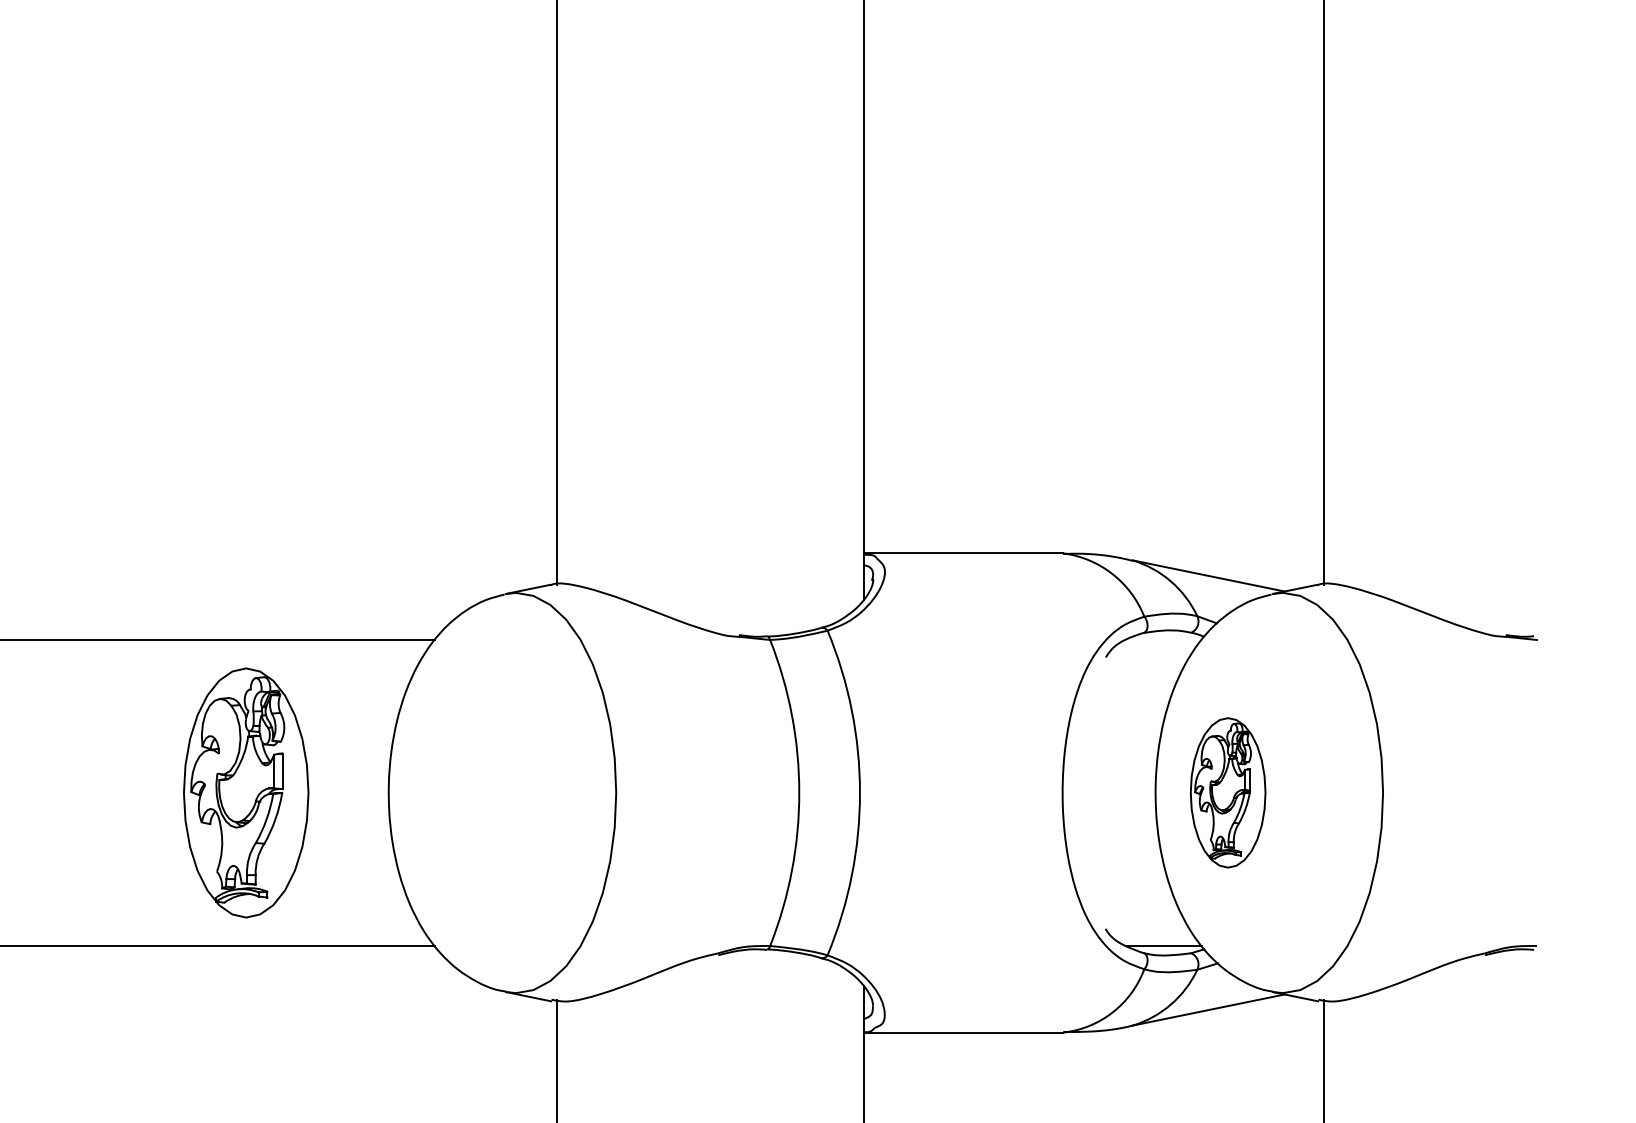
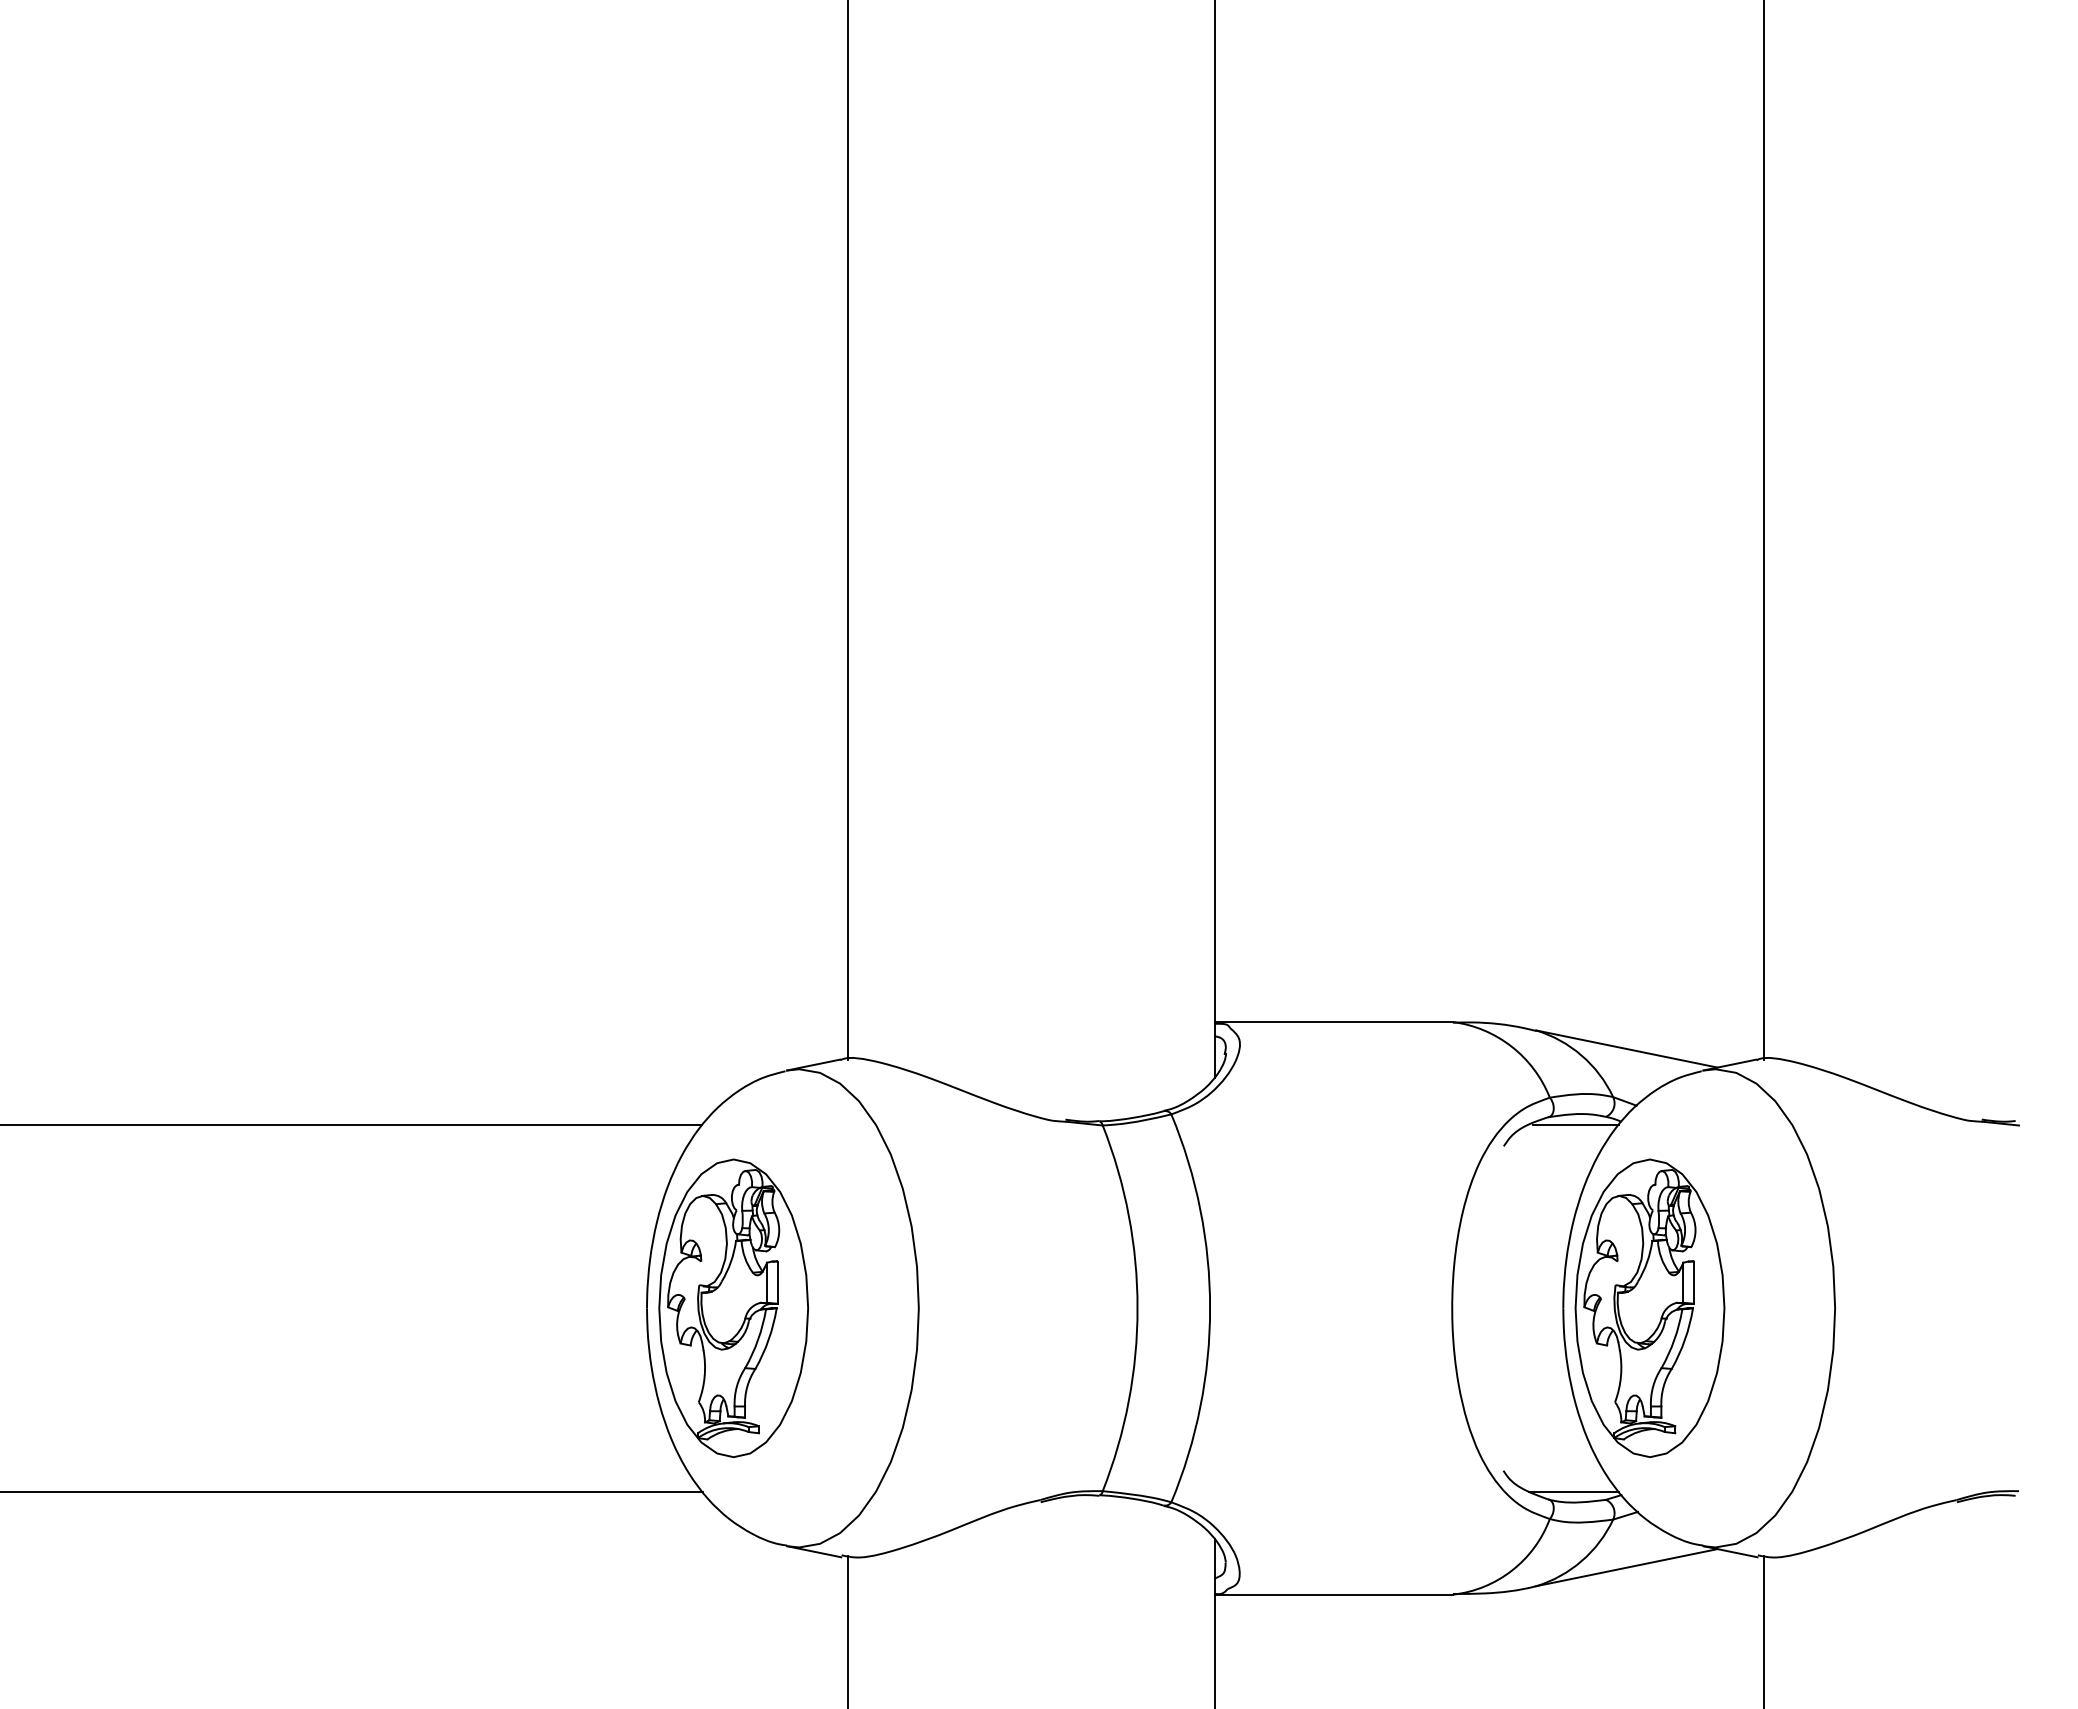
line: (1165, 639) -> (1575, 1125), added
part: (1227, 792) -> (1649, 1307), size x1.67
part: (246, 793) -> (733, 1308), moved

